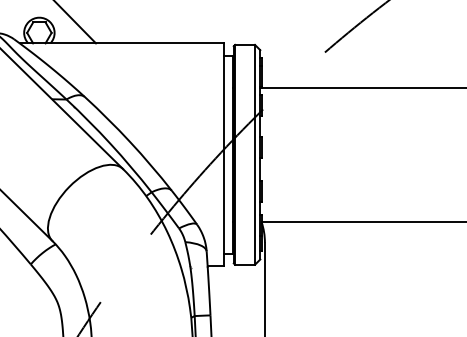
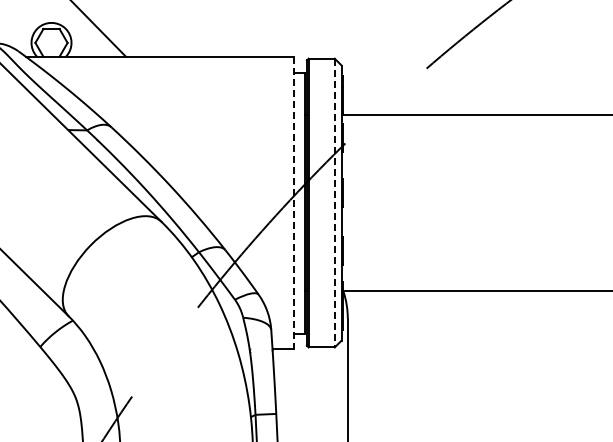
line: (223, 155) -> (293, 203), solid -> dashed
line: (254, 155) -> (334, 203), solid -> dashed

